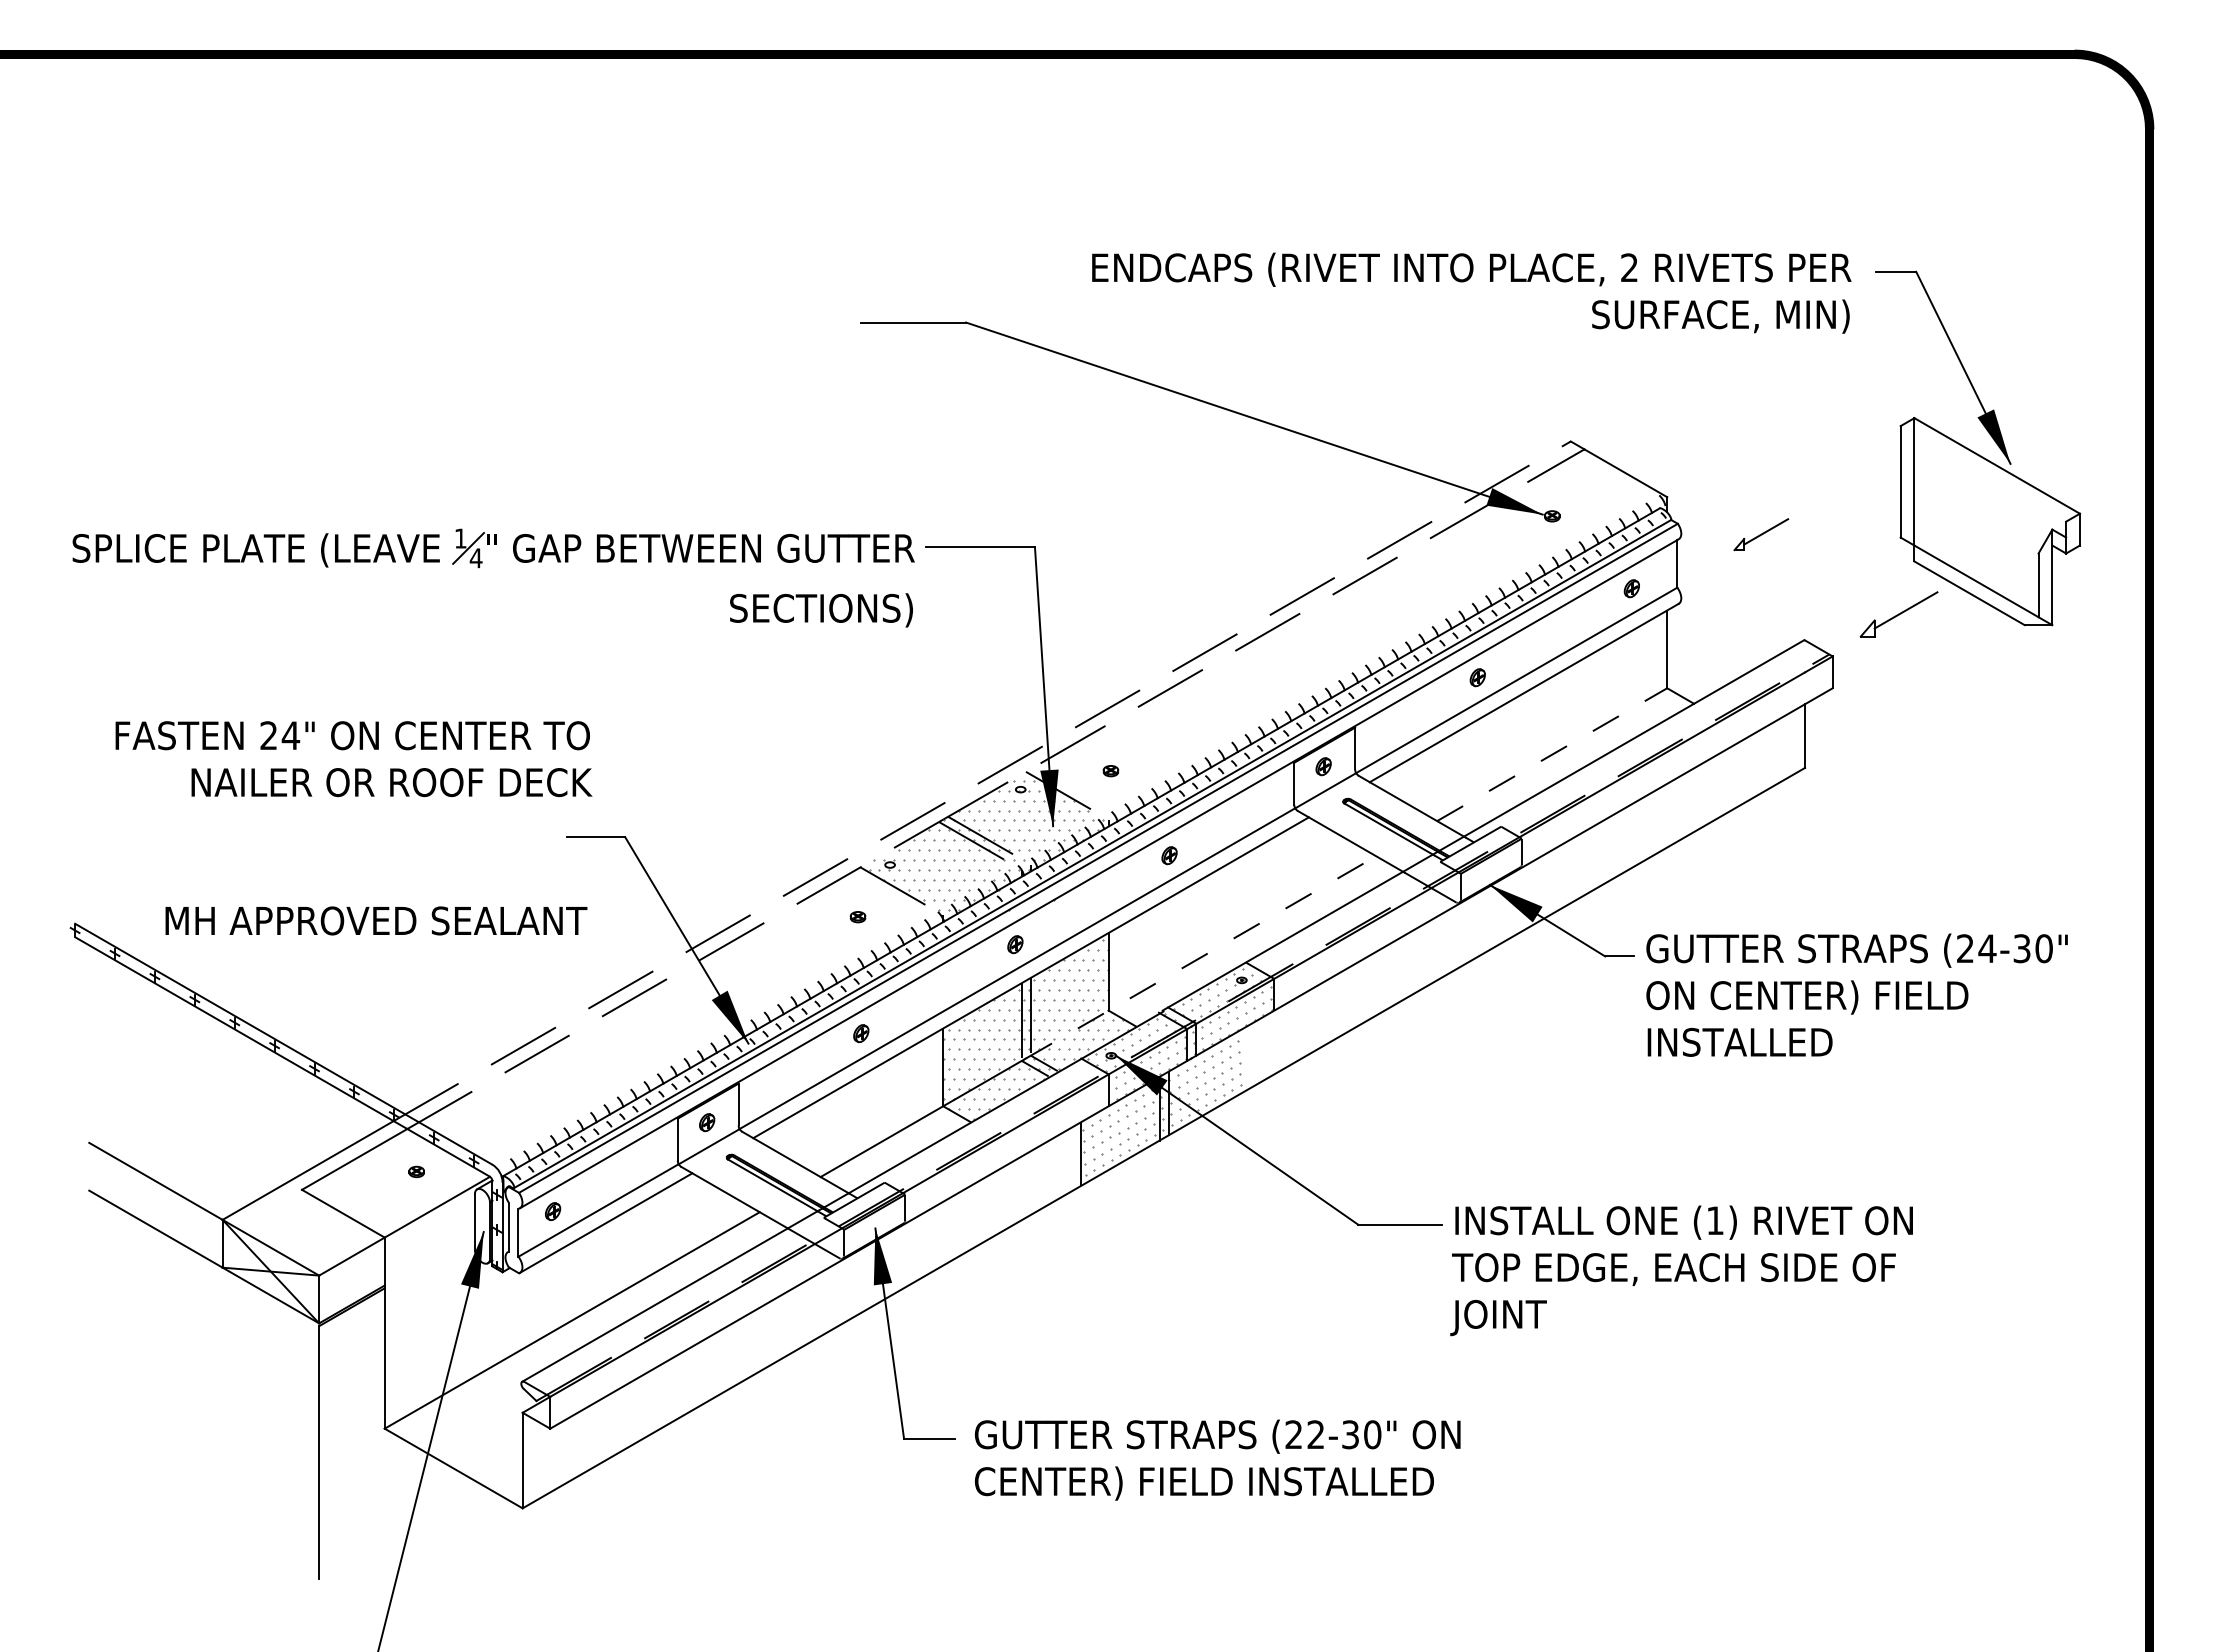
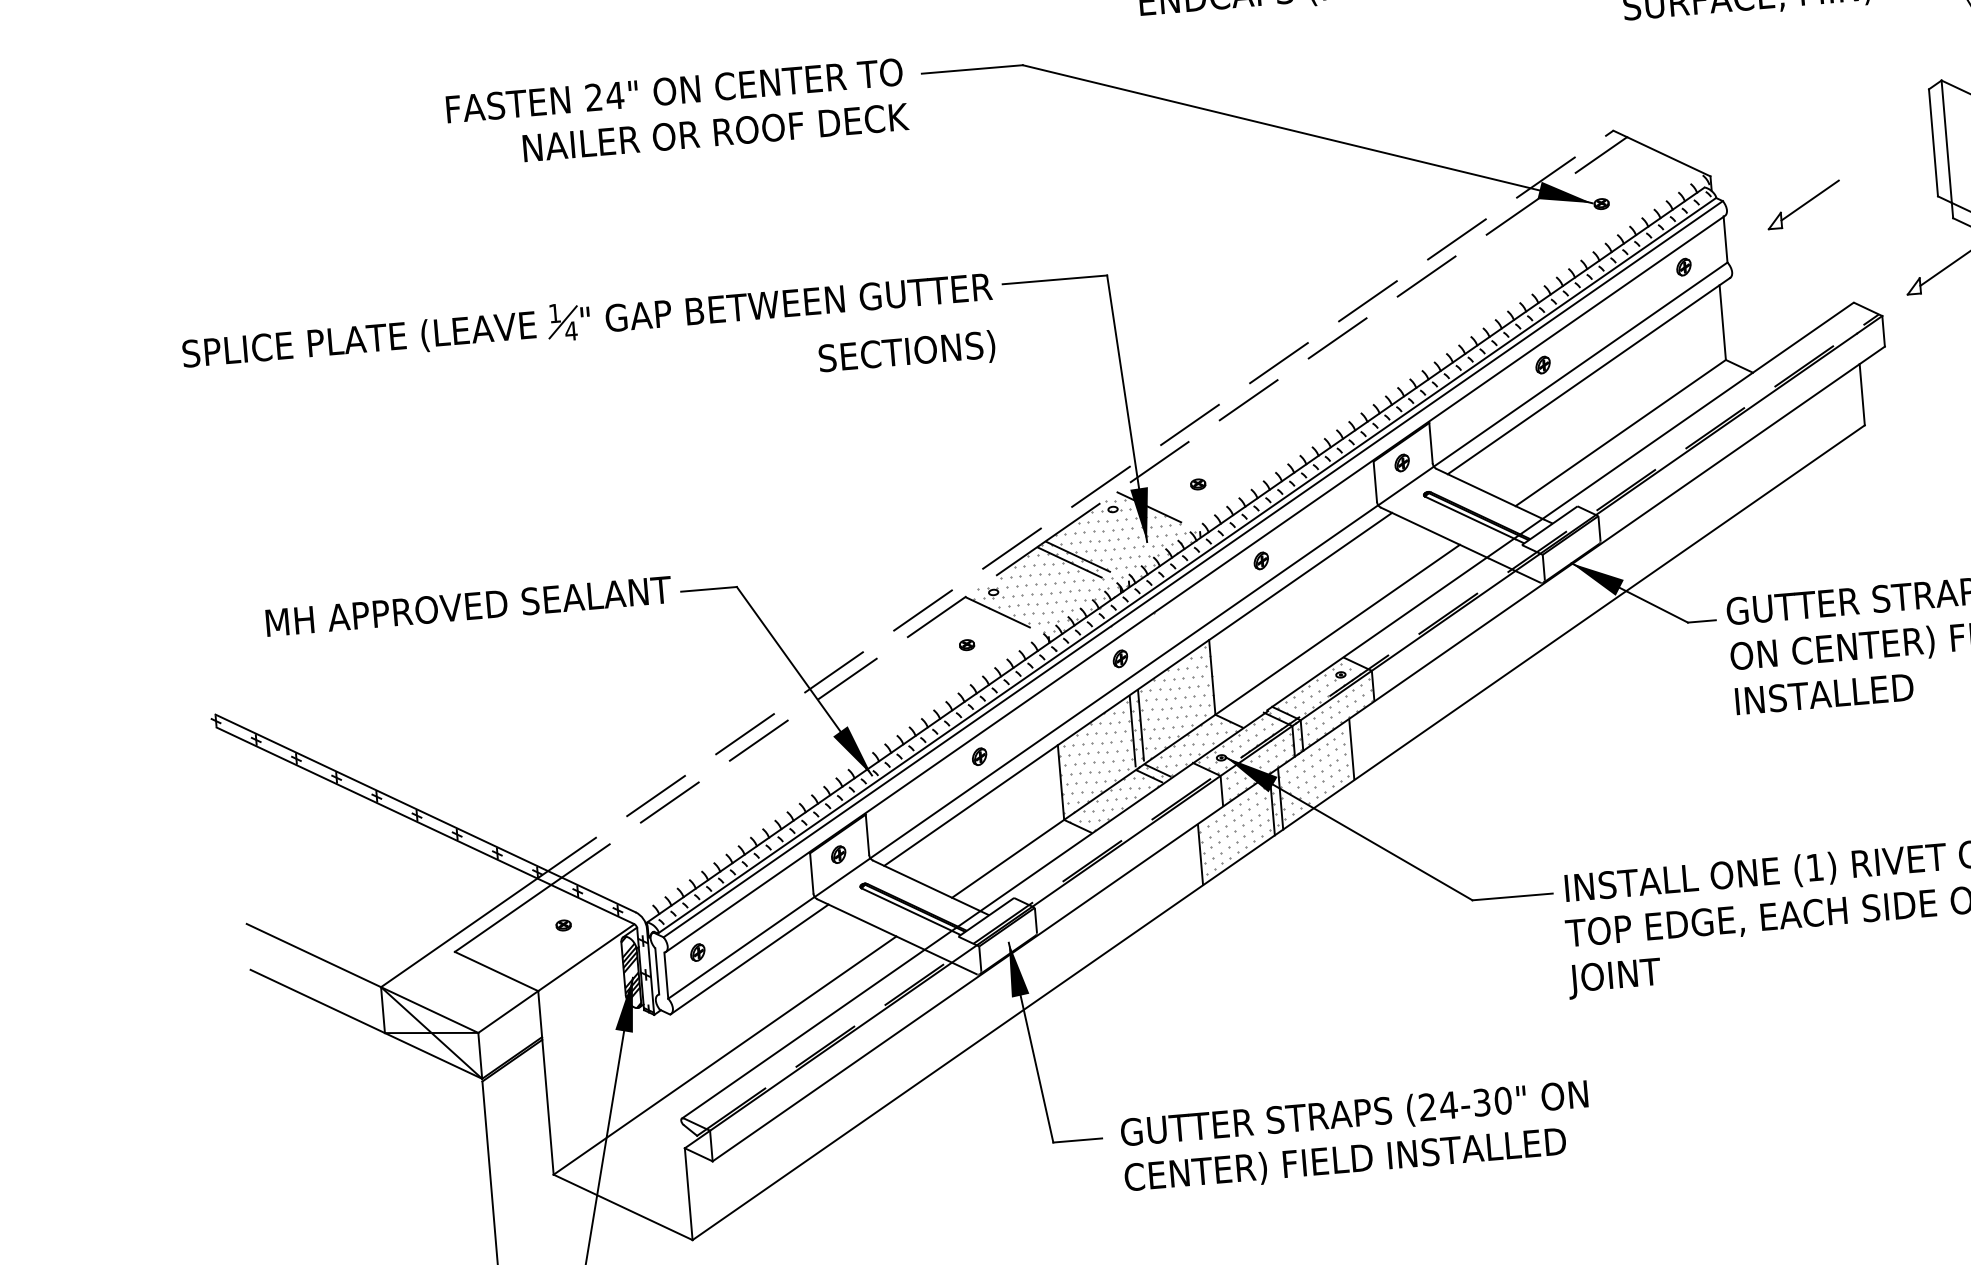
part: (1761, 534) -> (1804, 204), size x1.43
line: (1552, 754) -> (1621, 432), dashed -> solid
text: (353, 759) -> (677, 113), moved
text: (376, 920) -> (468, 606), moved
line: (1201, 957) -> (1300, 656), dashed -> solid
line: (1246, 1058) -> (1351, 749), added
hatch: (482, 1226) -> (631, 972), added
text: (1315, 1434) -> (1448, 1105), (22-30" -> (24-30"

